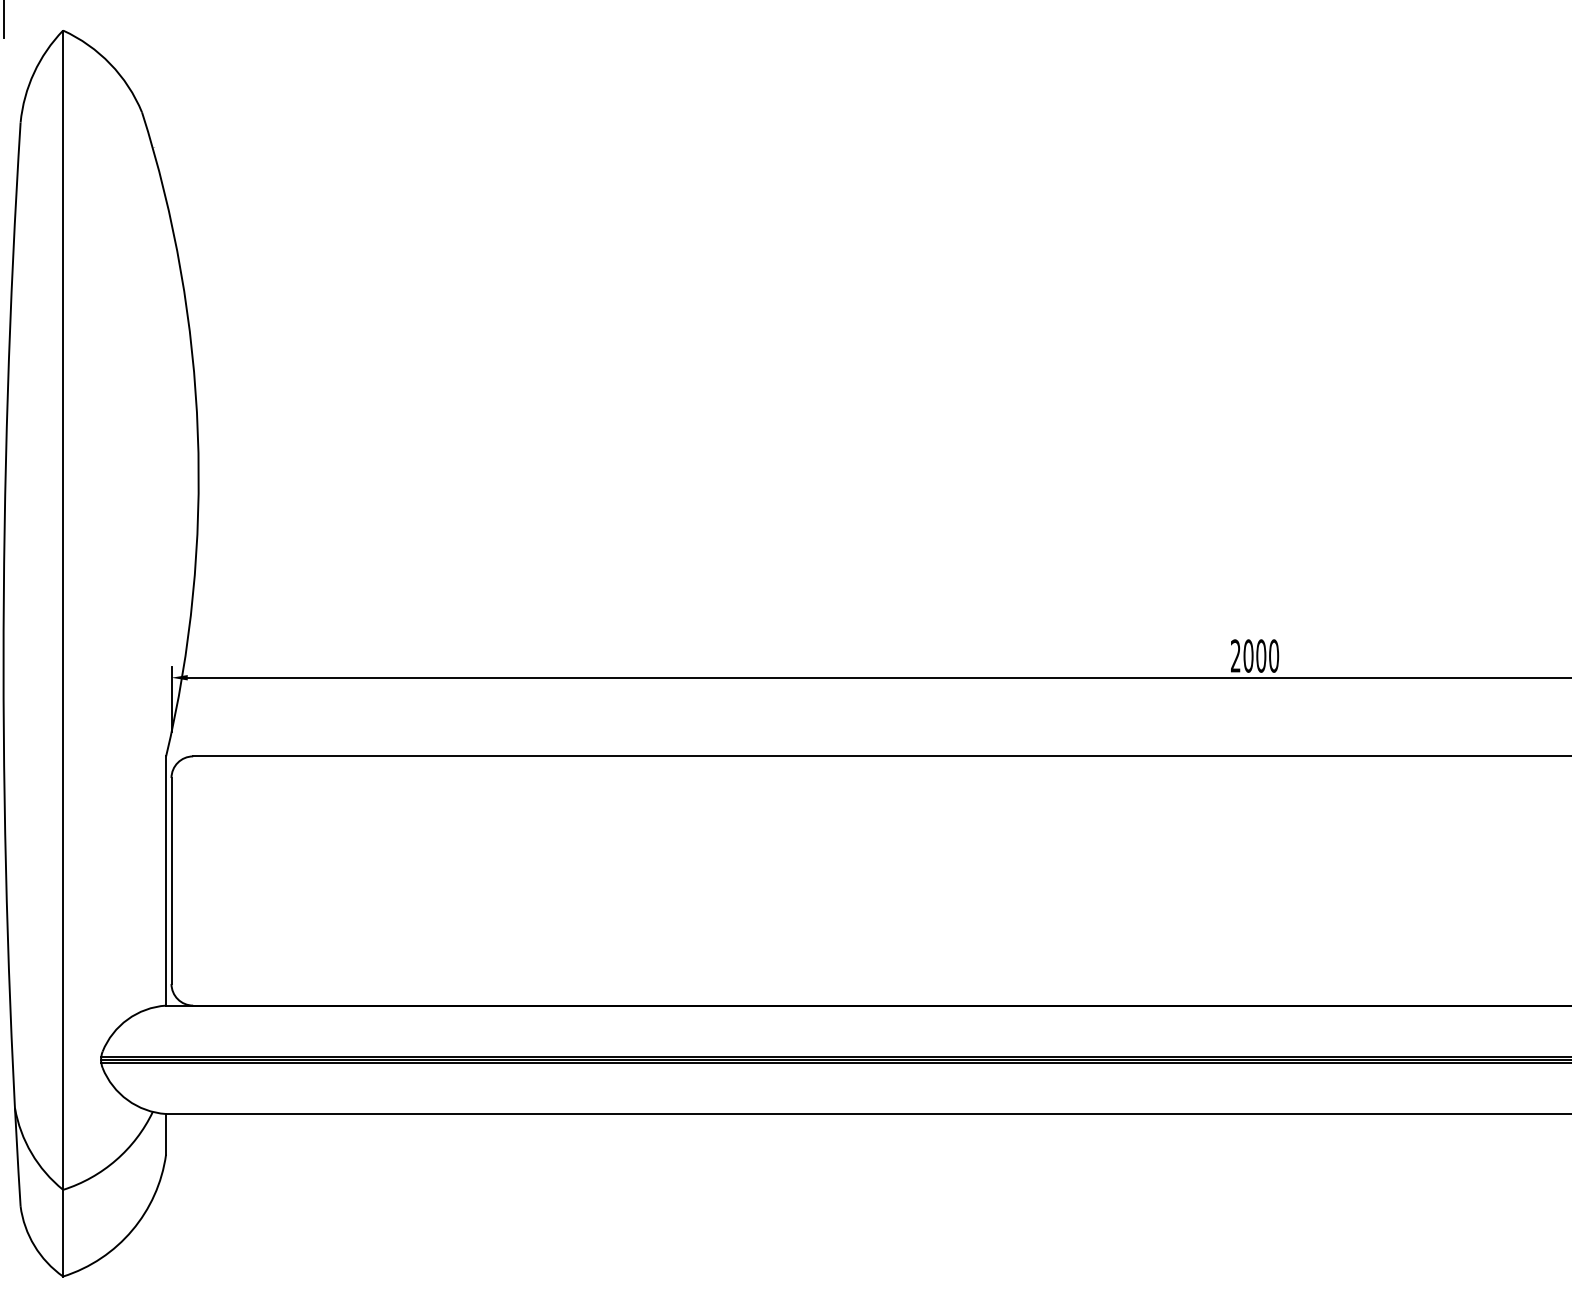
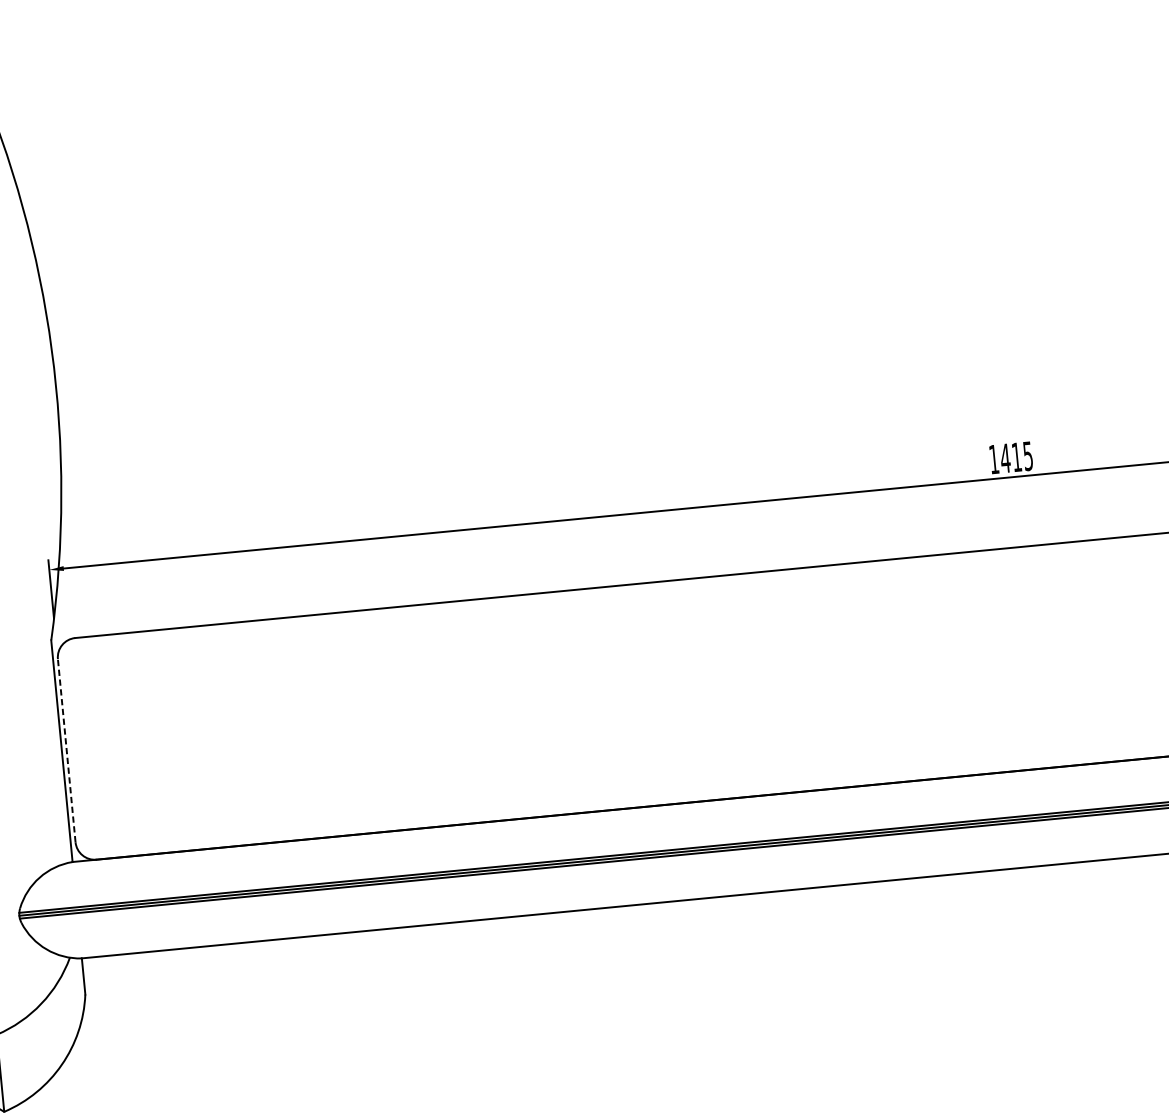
text: (1255, 655) -> (1011, 457), 2000 -> 1415
line: (171, 881) -> (66, 751), solid -> dashed

